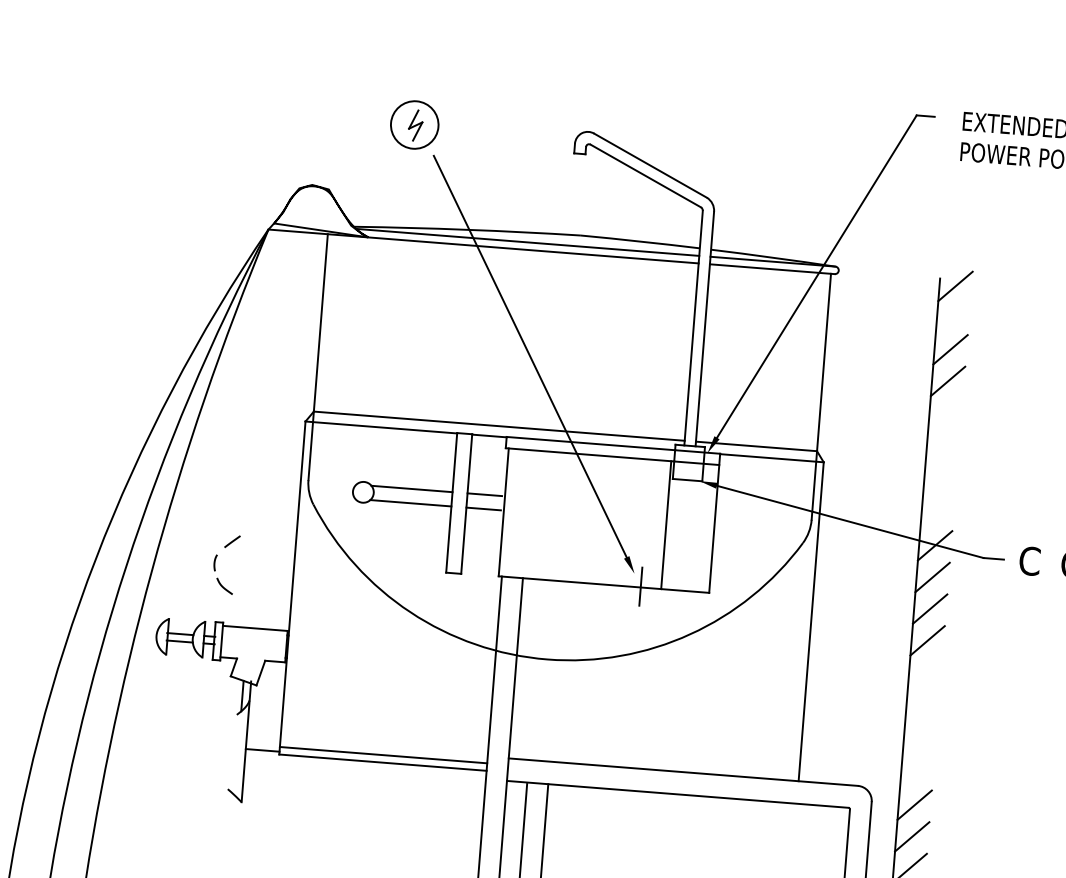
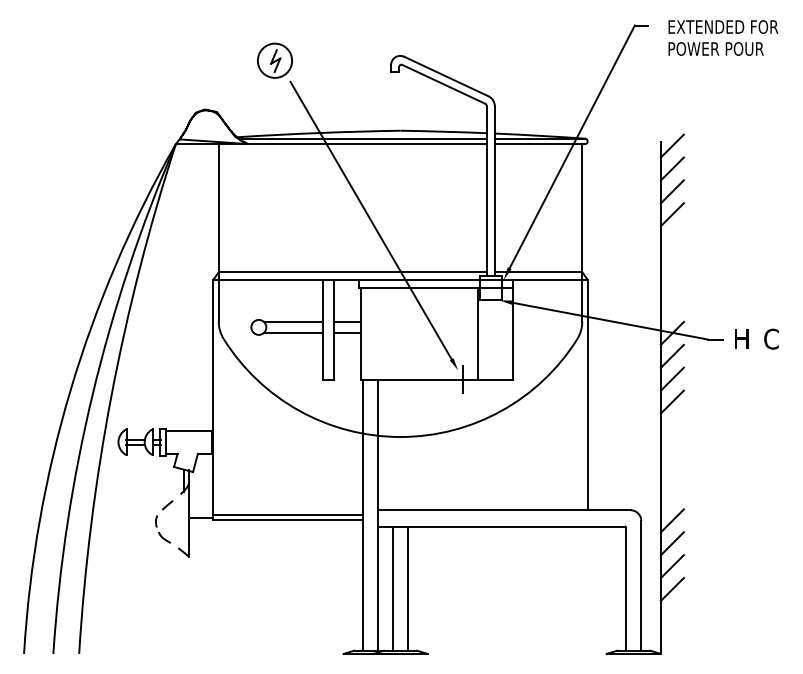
line: (951, 317) -> (671, 168), added
part: (216, 560) -> (157, 519), moved
text: (1030, 560) -> (741, 338), C -> H

